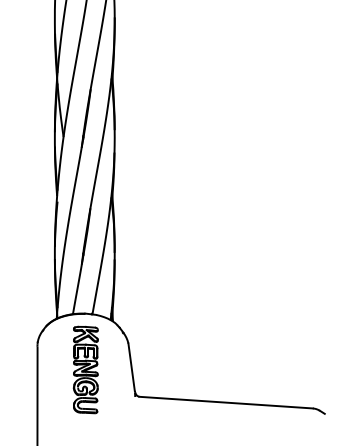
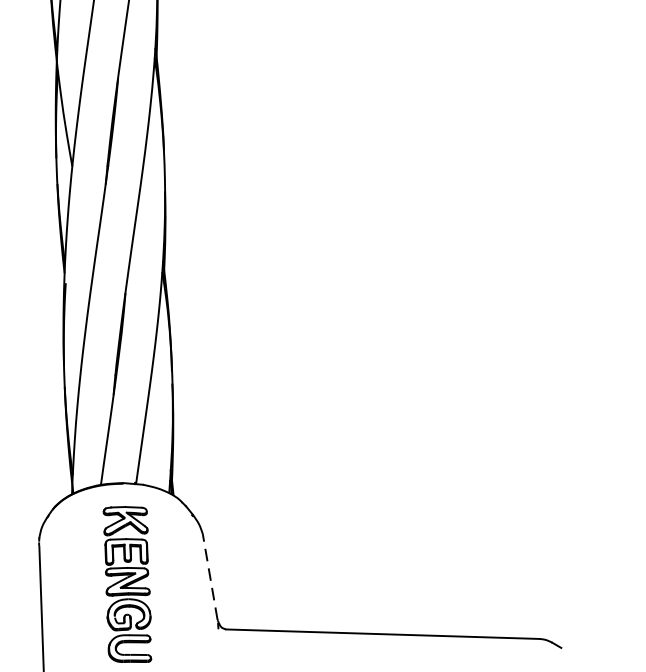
line: (131, 366) -> (209, 575), solid -> dashed

